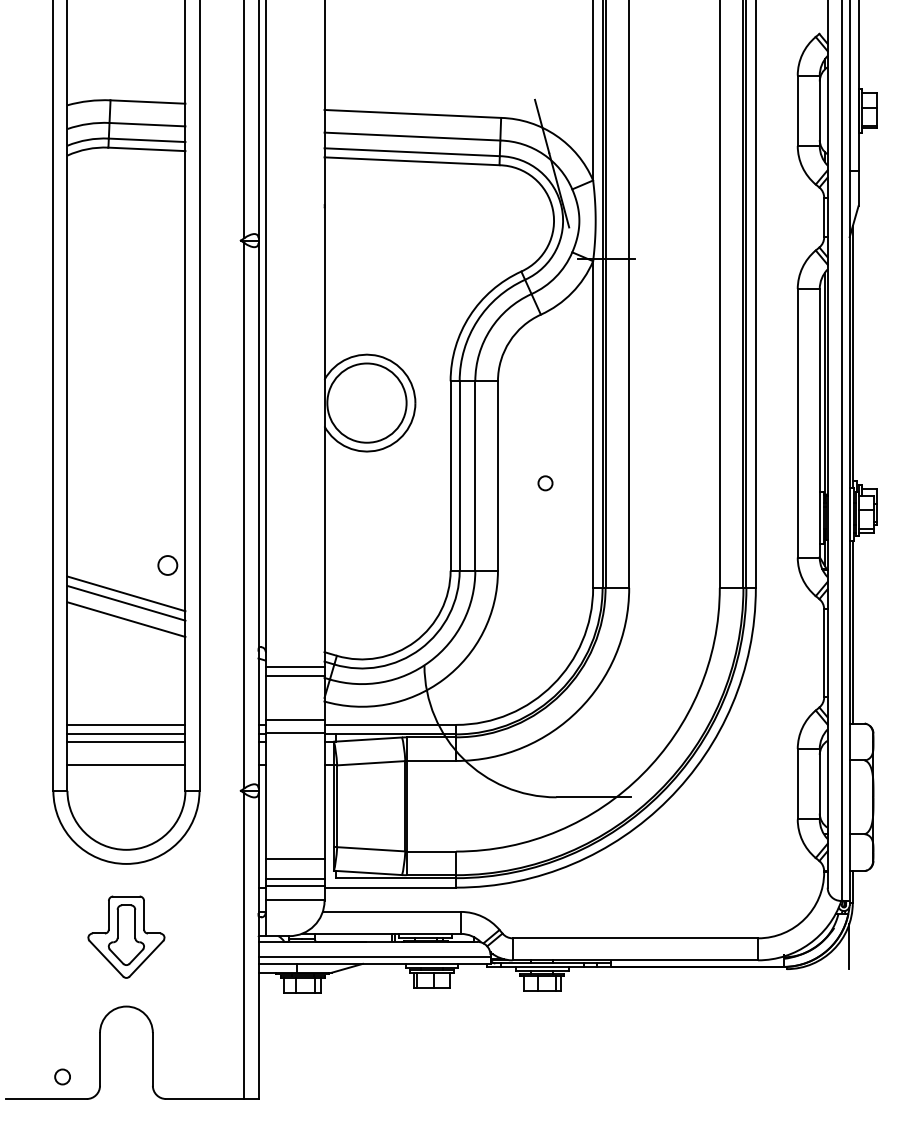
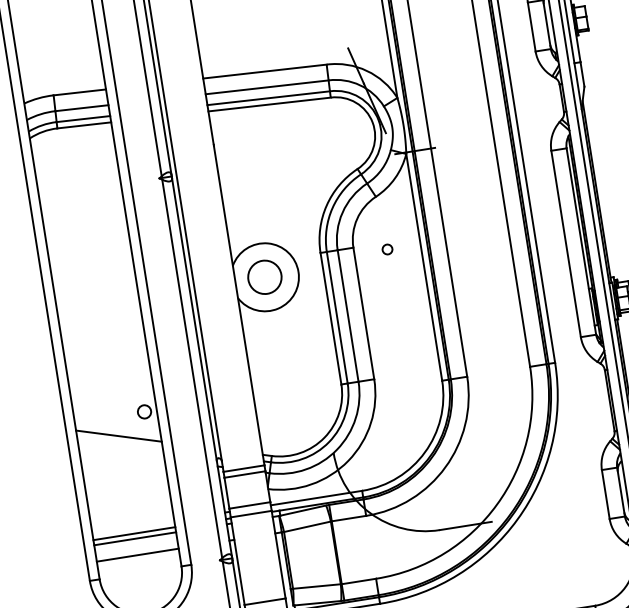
circle: (366, 402) -> (264, 276), size x0.6
circle: (545, 483) -> (387, 249), moved
line: (126, 602) -> (119, 442), removed
line: (126, 619) -> (121, 453), removed
line: (126, 724) -> (133, 526), removed

